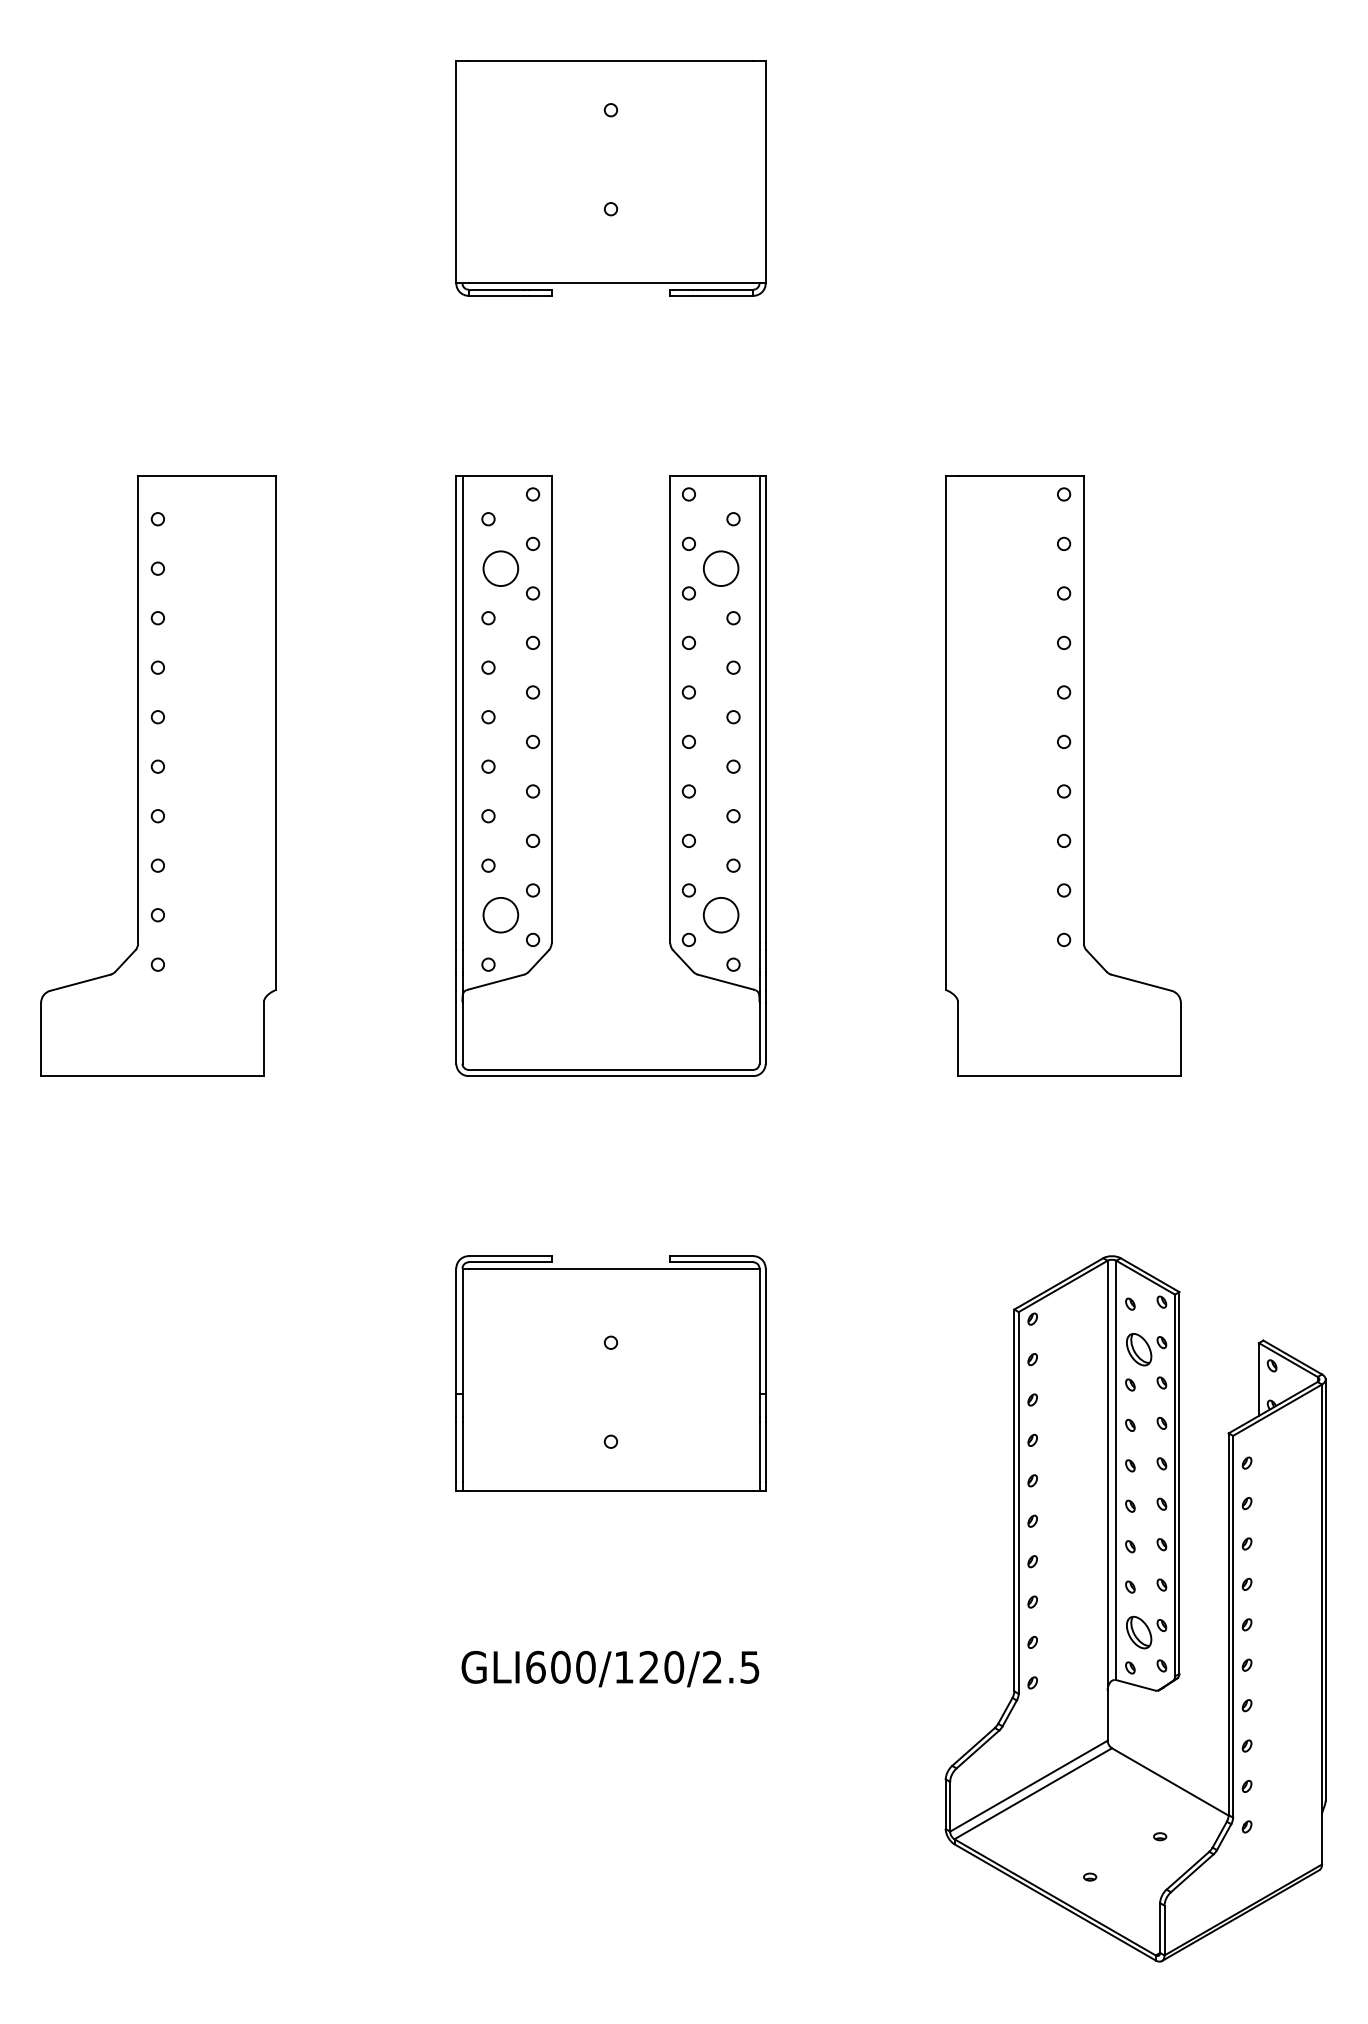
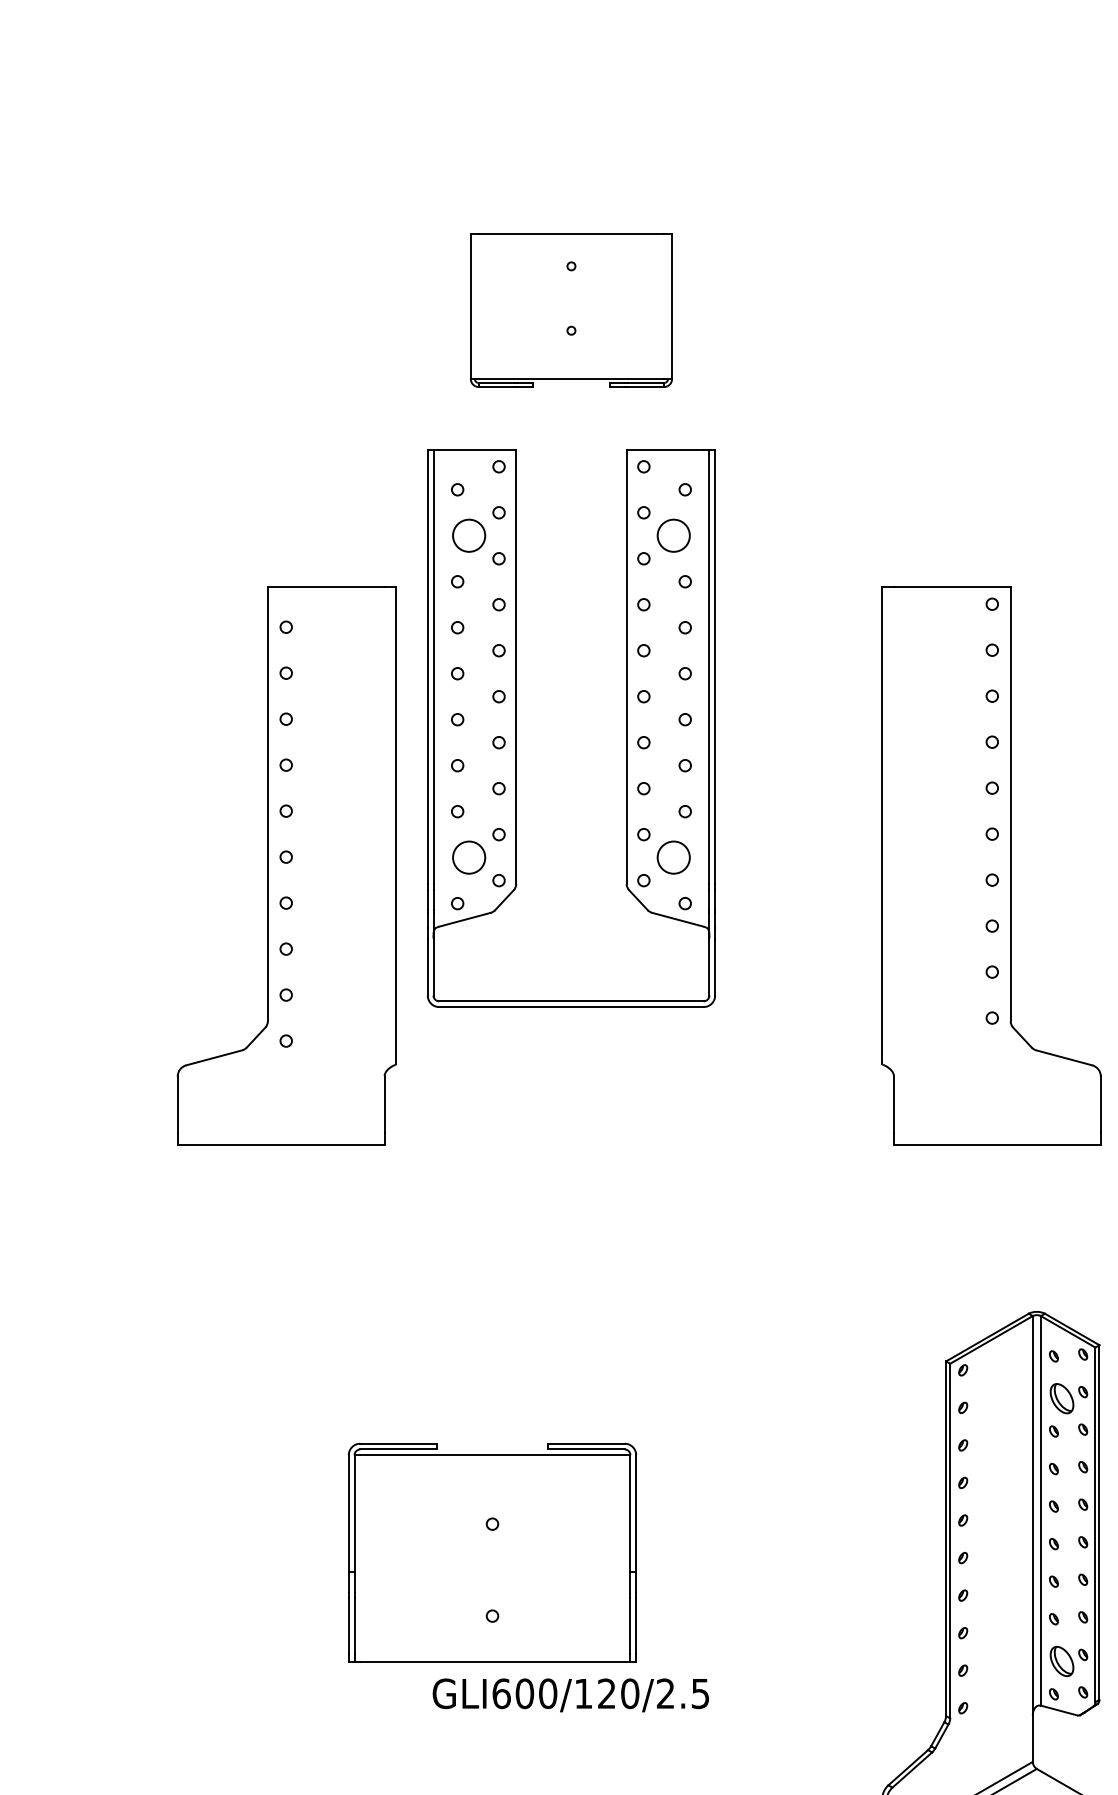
part: (610, 178) -> (570, 310), size x0.7
part: (158, 775) -> (286, 865), moved
part: (552, 775) -> (517, 727), moved
part: (610, 1373) -> (492, 1552), moved

